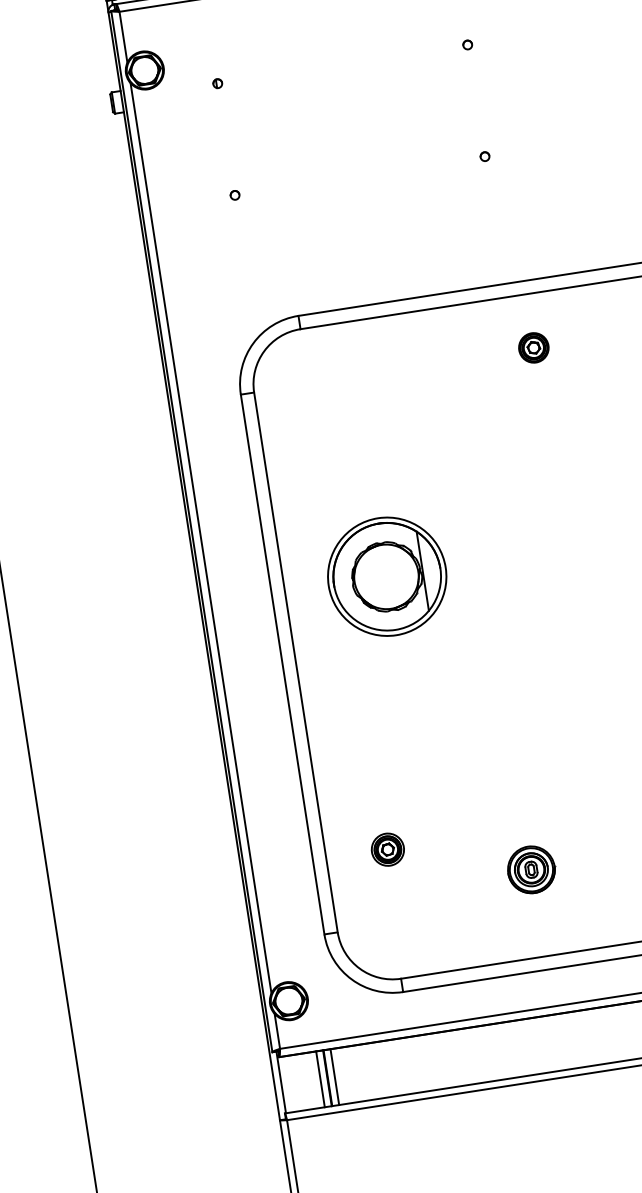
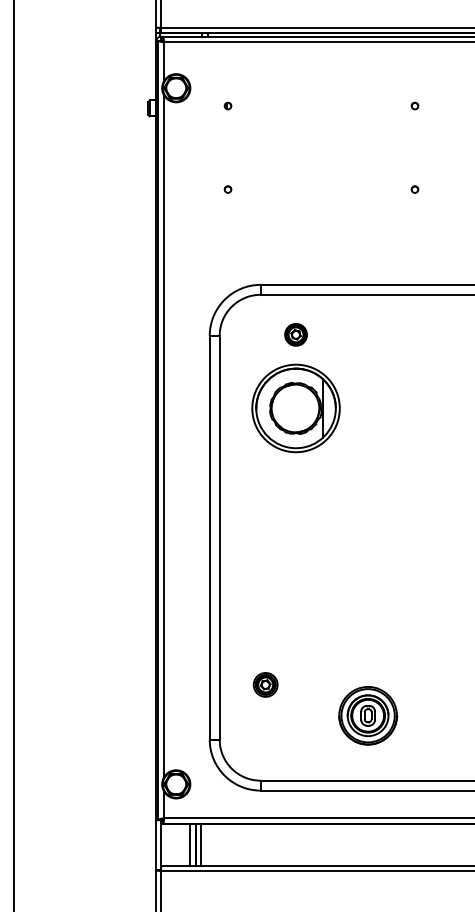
part: (533, 347) -> (295, 334), moved
part: (386, 576) -> (295, 408), moved
part: (531, 869) -> (368, 715), size x1.67

